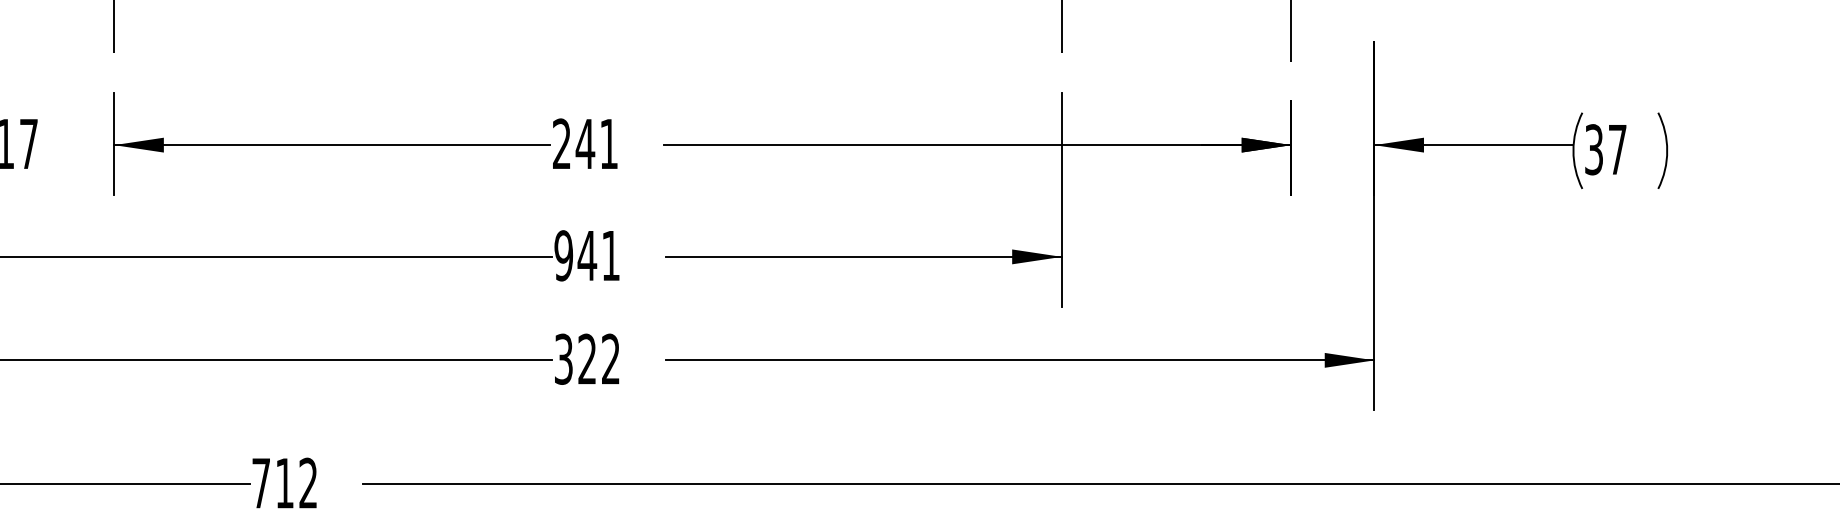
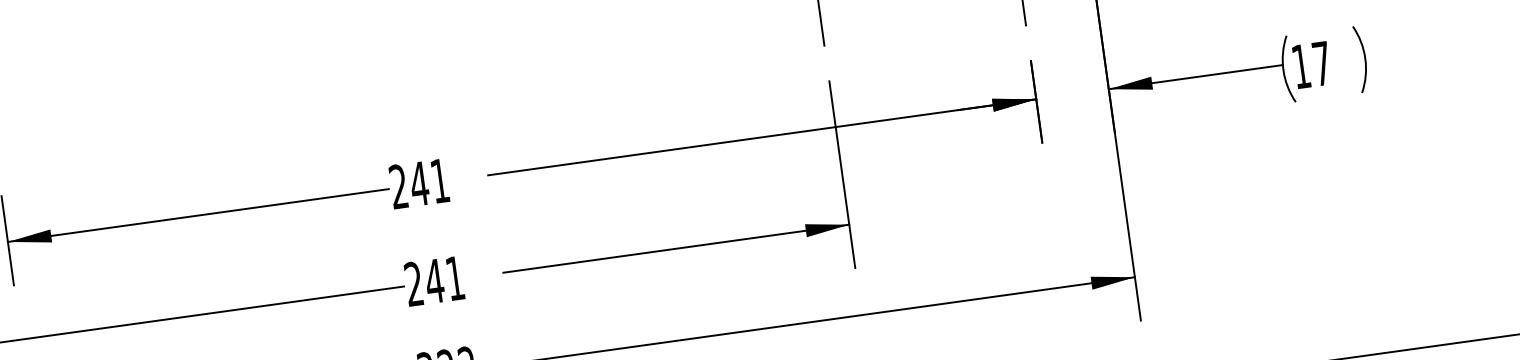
text: (1593, 149) -> (1300, 66), 37 -> 17
text: (563, 255) -> (413, 283), 941 -> 241

